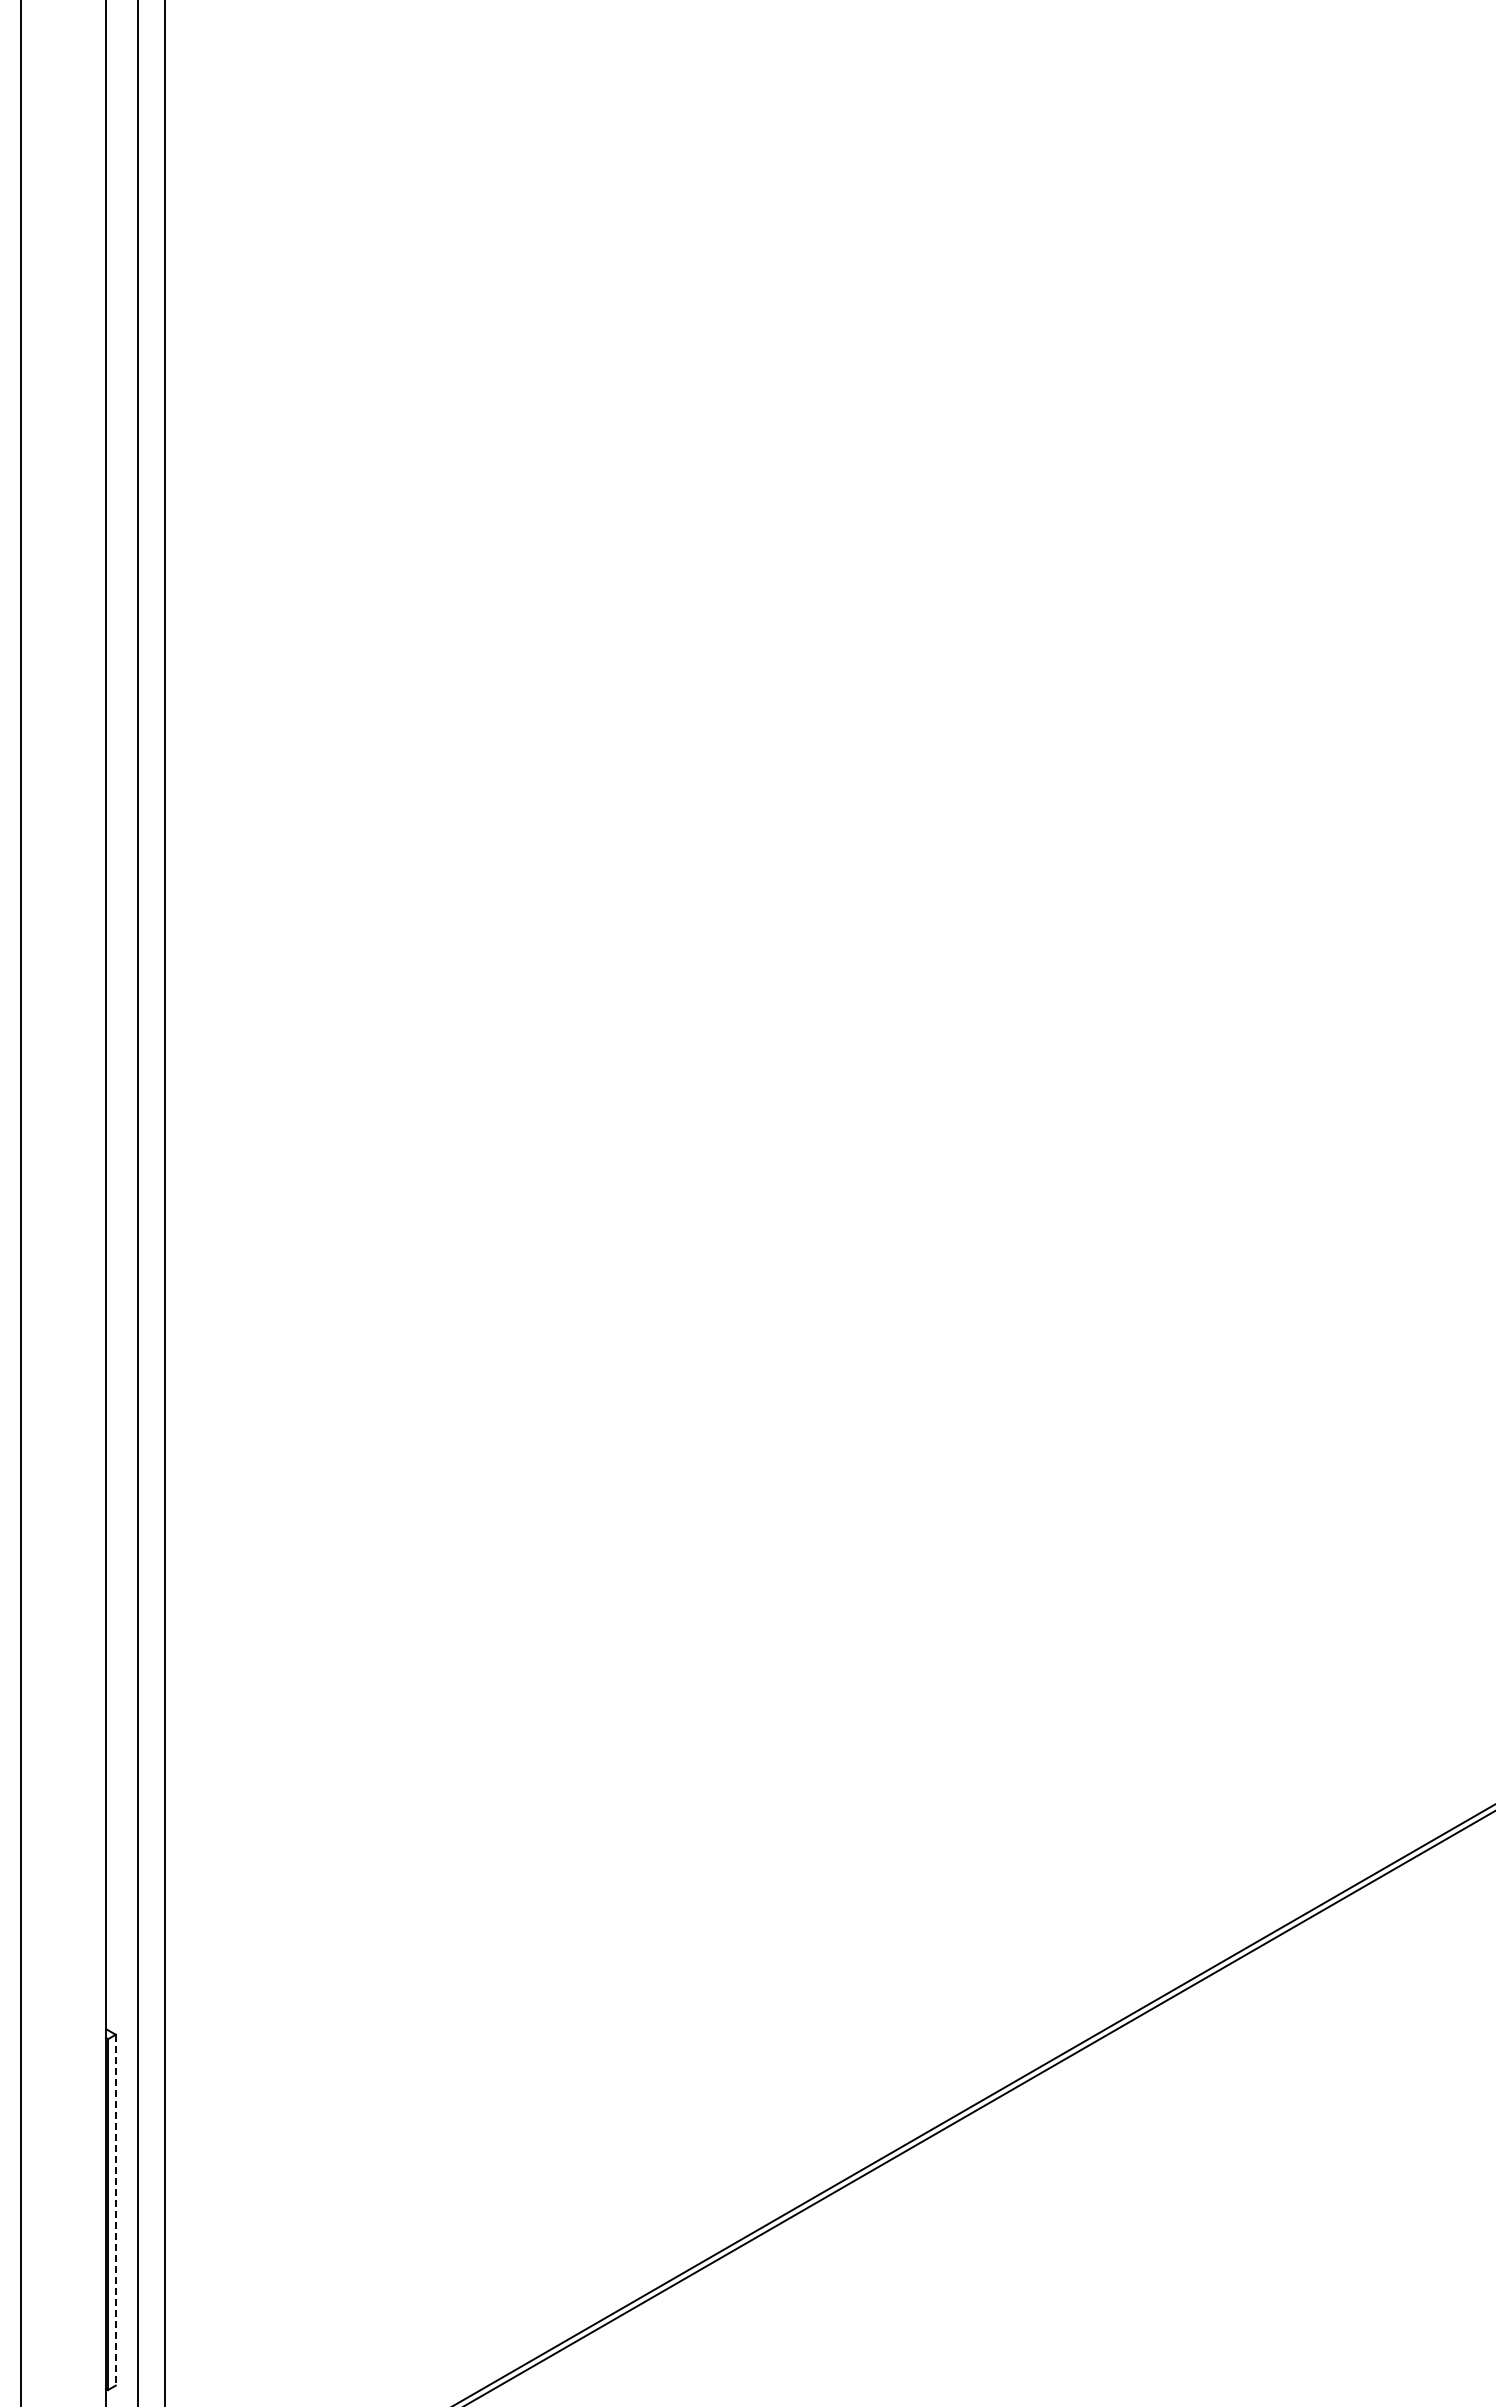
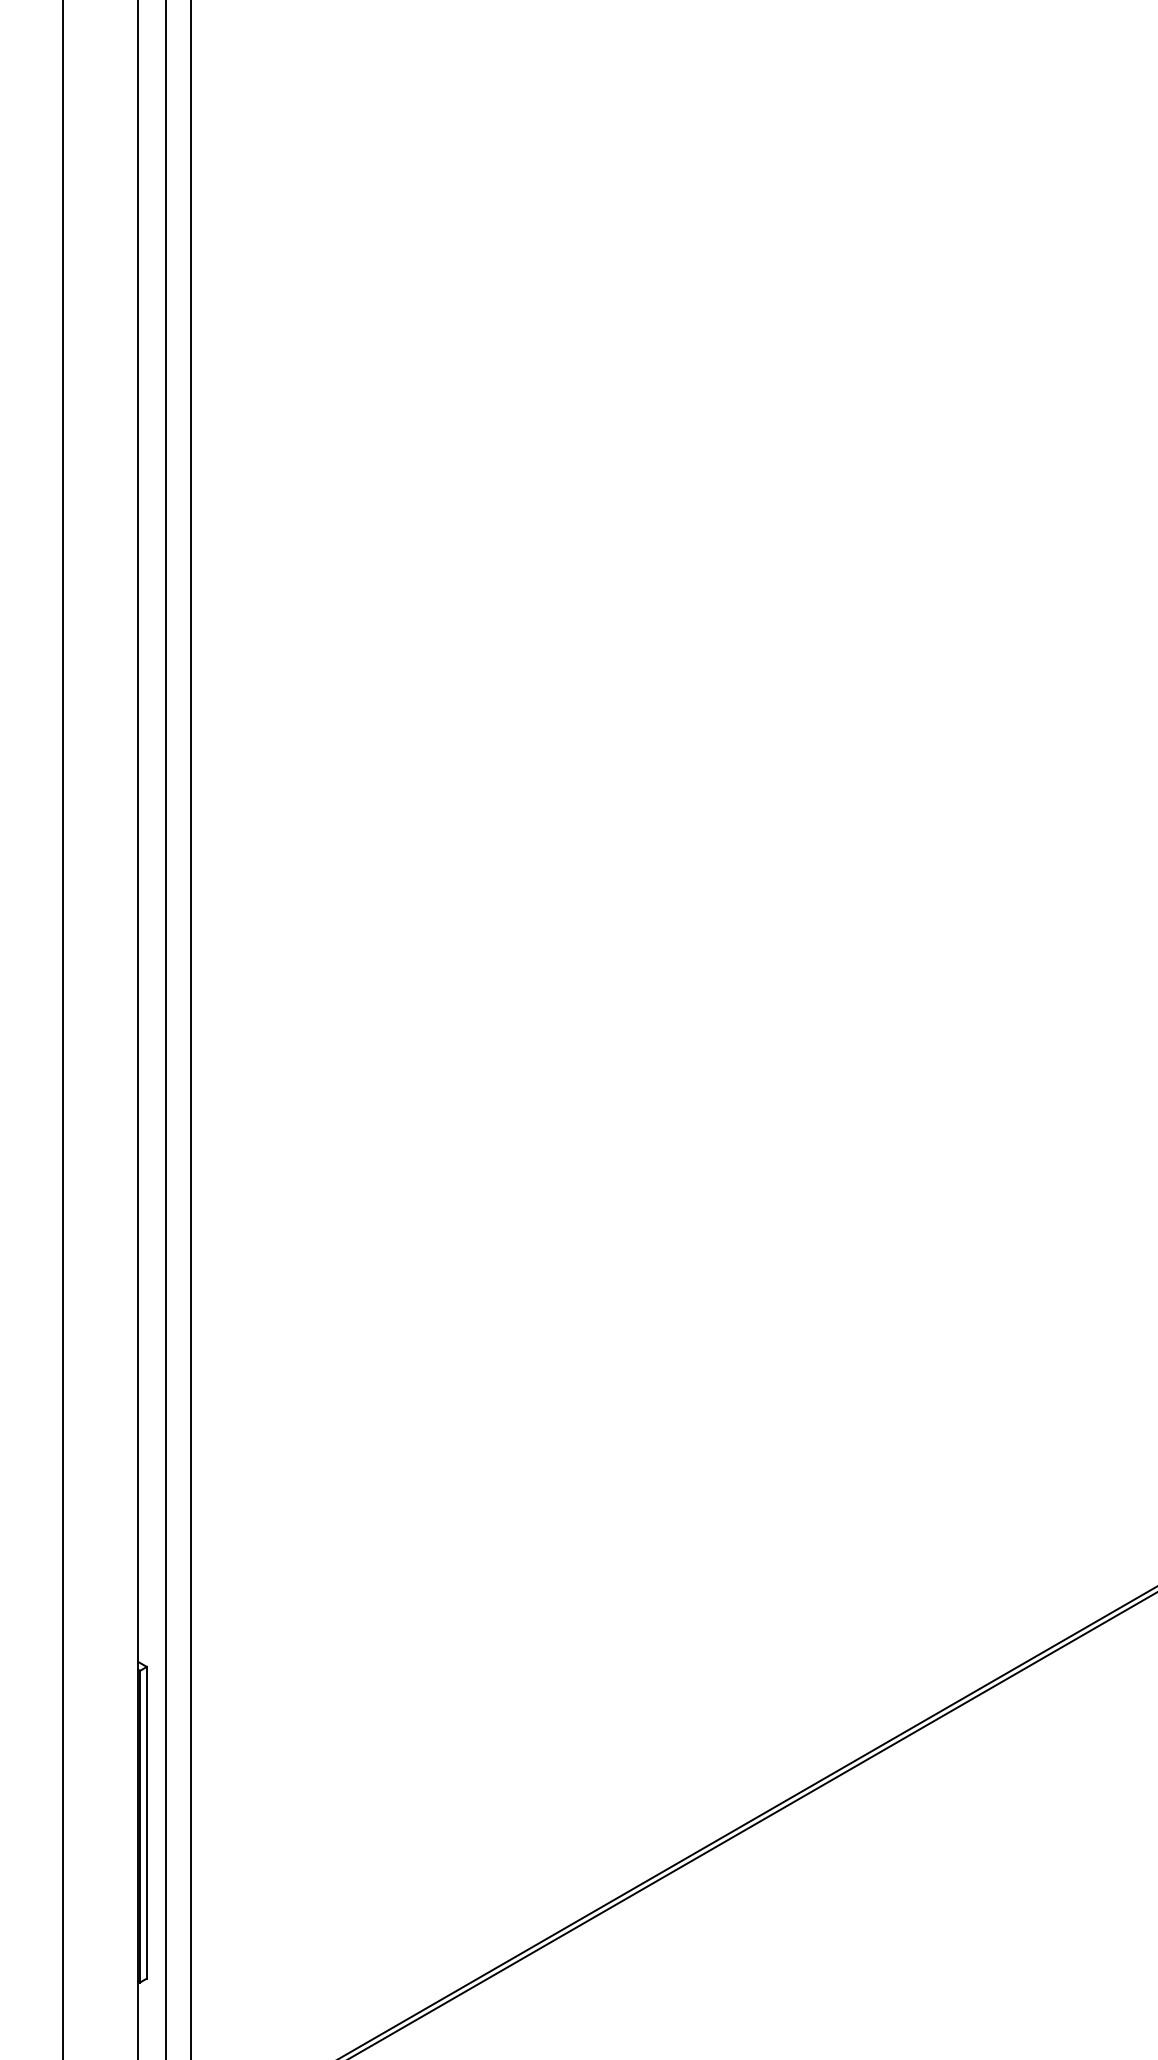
line: (115, 2210) -> (146, 1823), dashed -> solid

